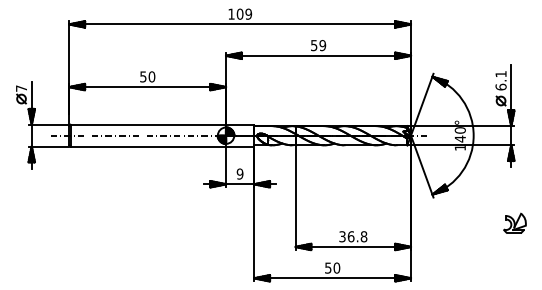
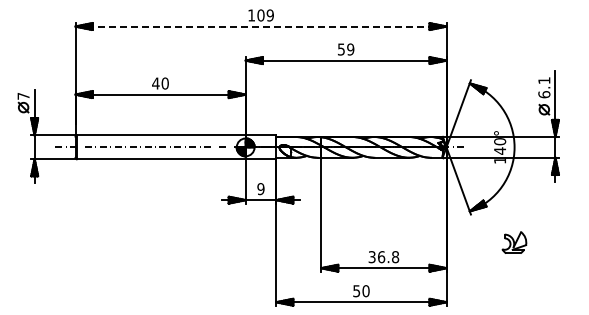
line: (240, 24) -> (261, 26), solid -> dashed
text: (142, 76) -> (155, 83), 50 -> 40
part: (515, 223) -> (514, 242), moved

